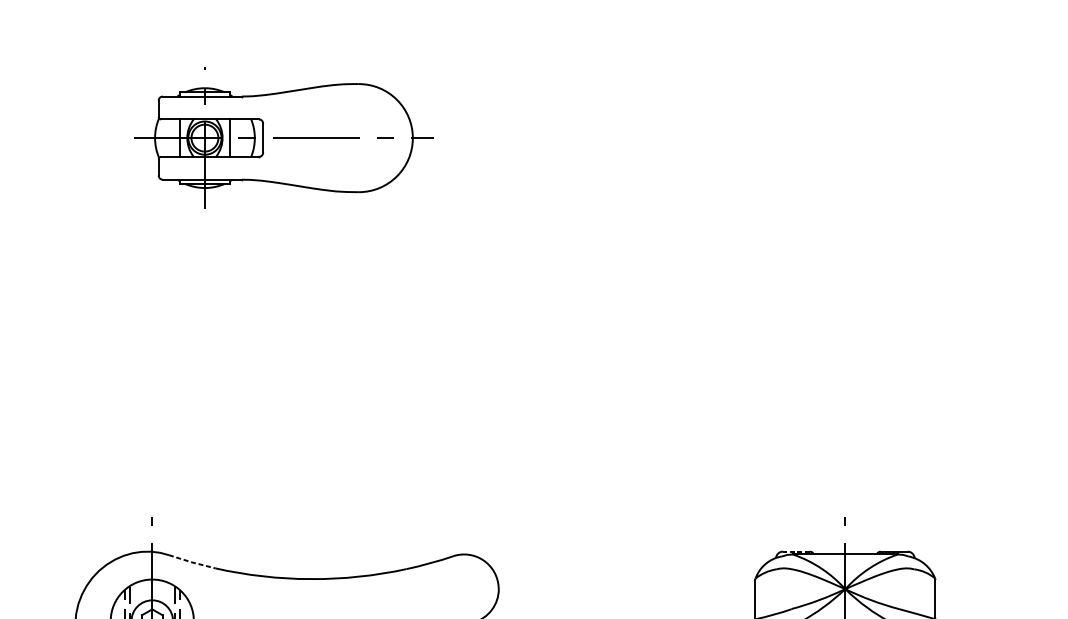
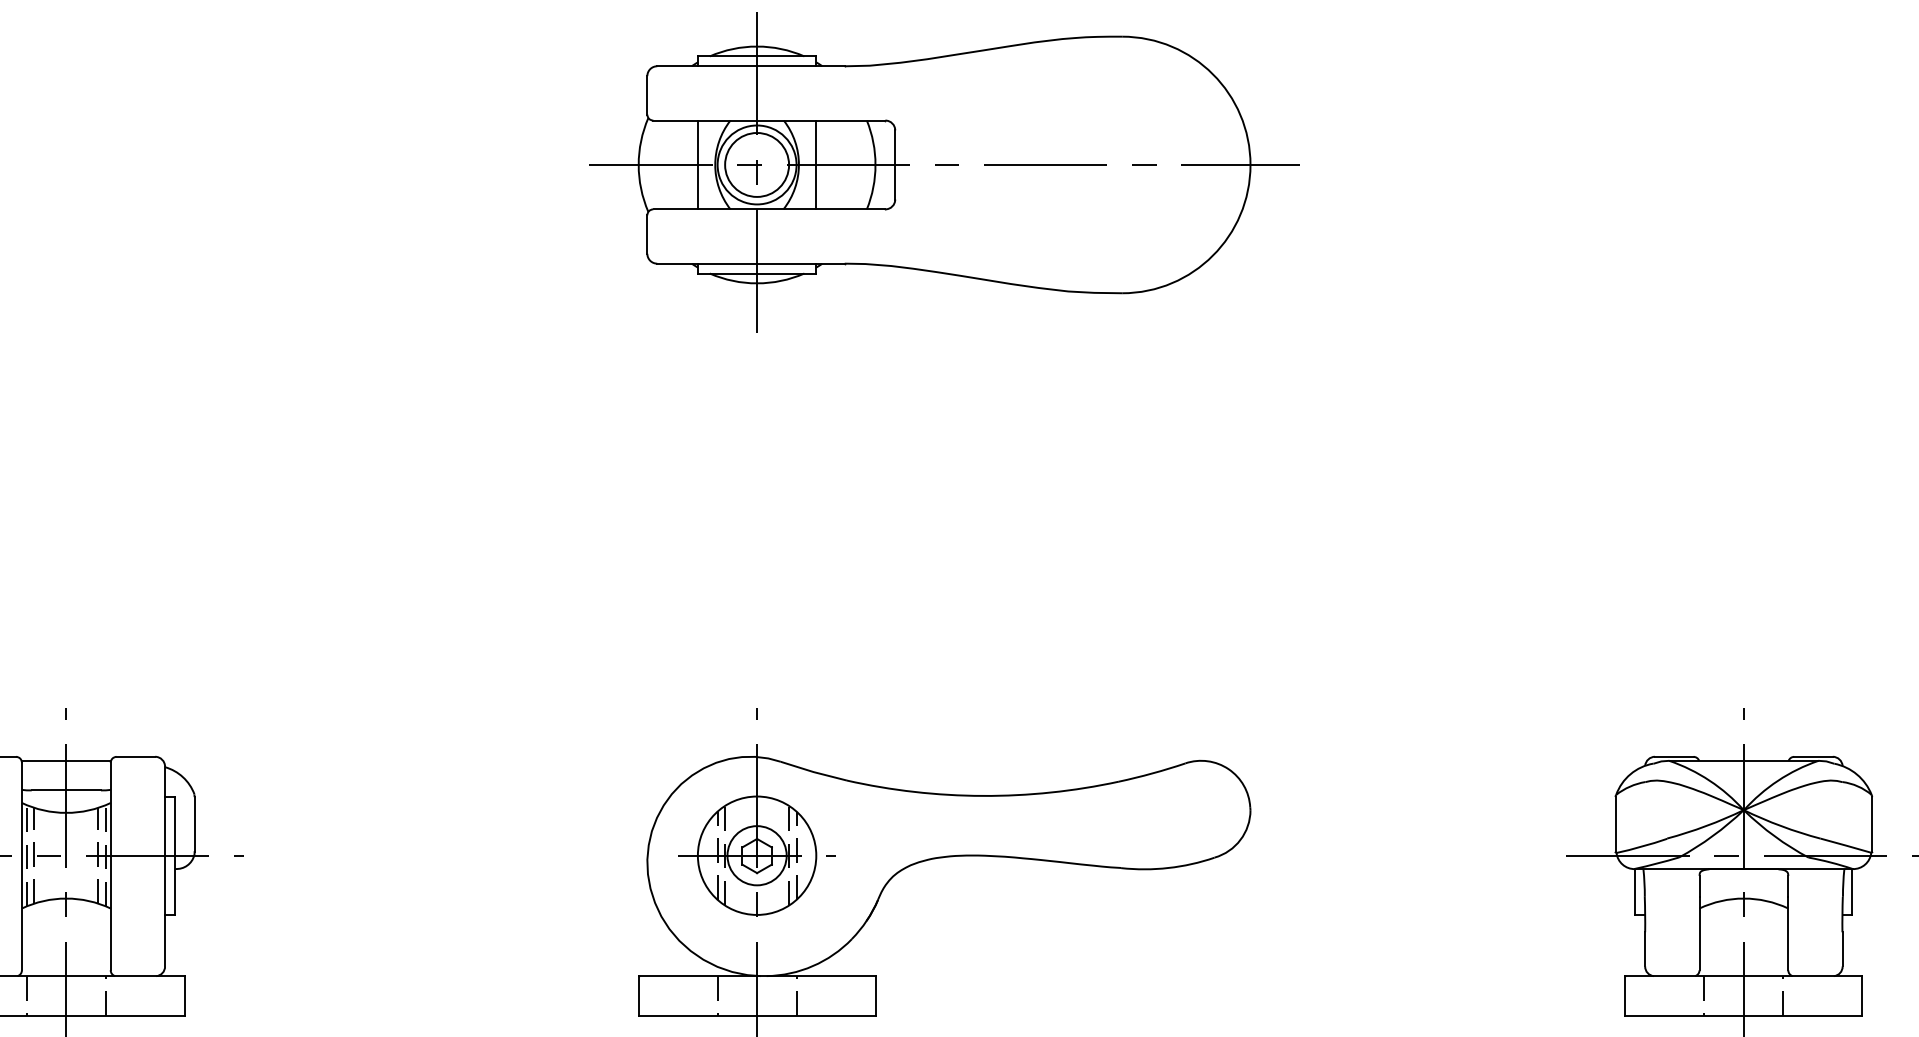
part: (283, 141) -> (944, 172), size x1.67
line: (795, 551) -> (1673, 756), dashed -> solid
line: (191, 562) -> (813, 772), dashed -> solid

